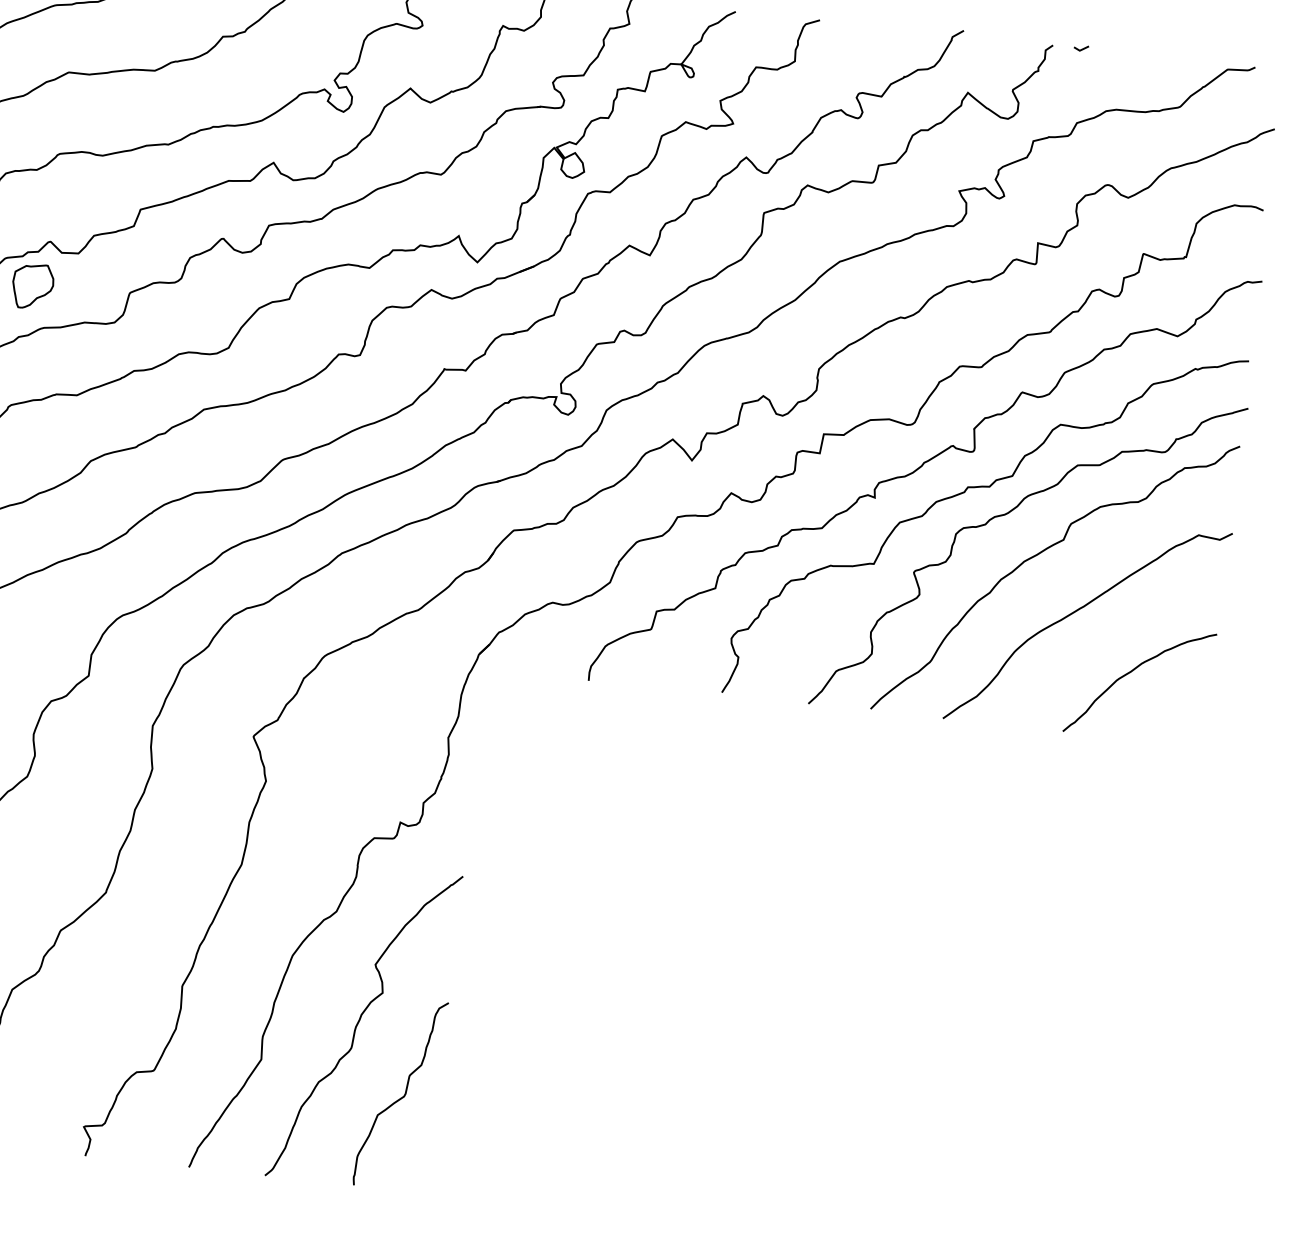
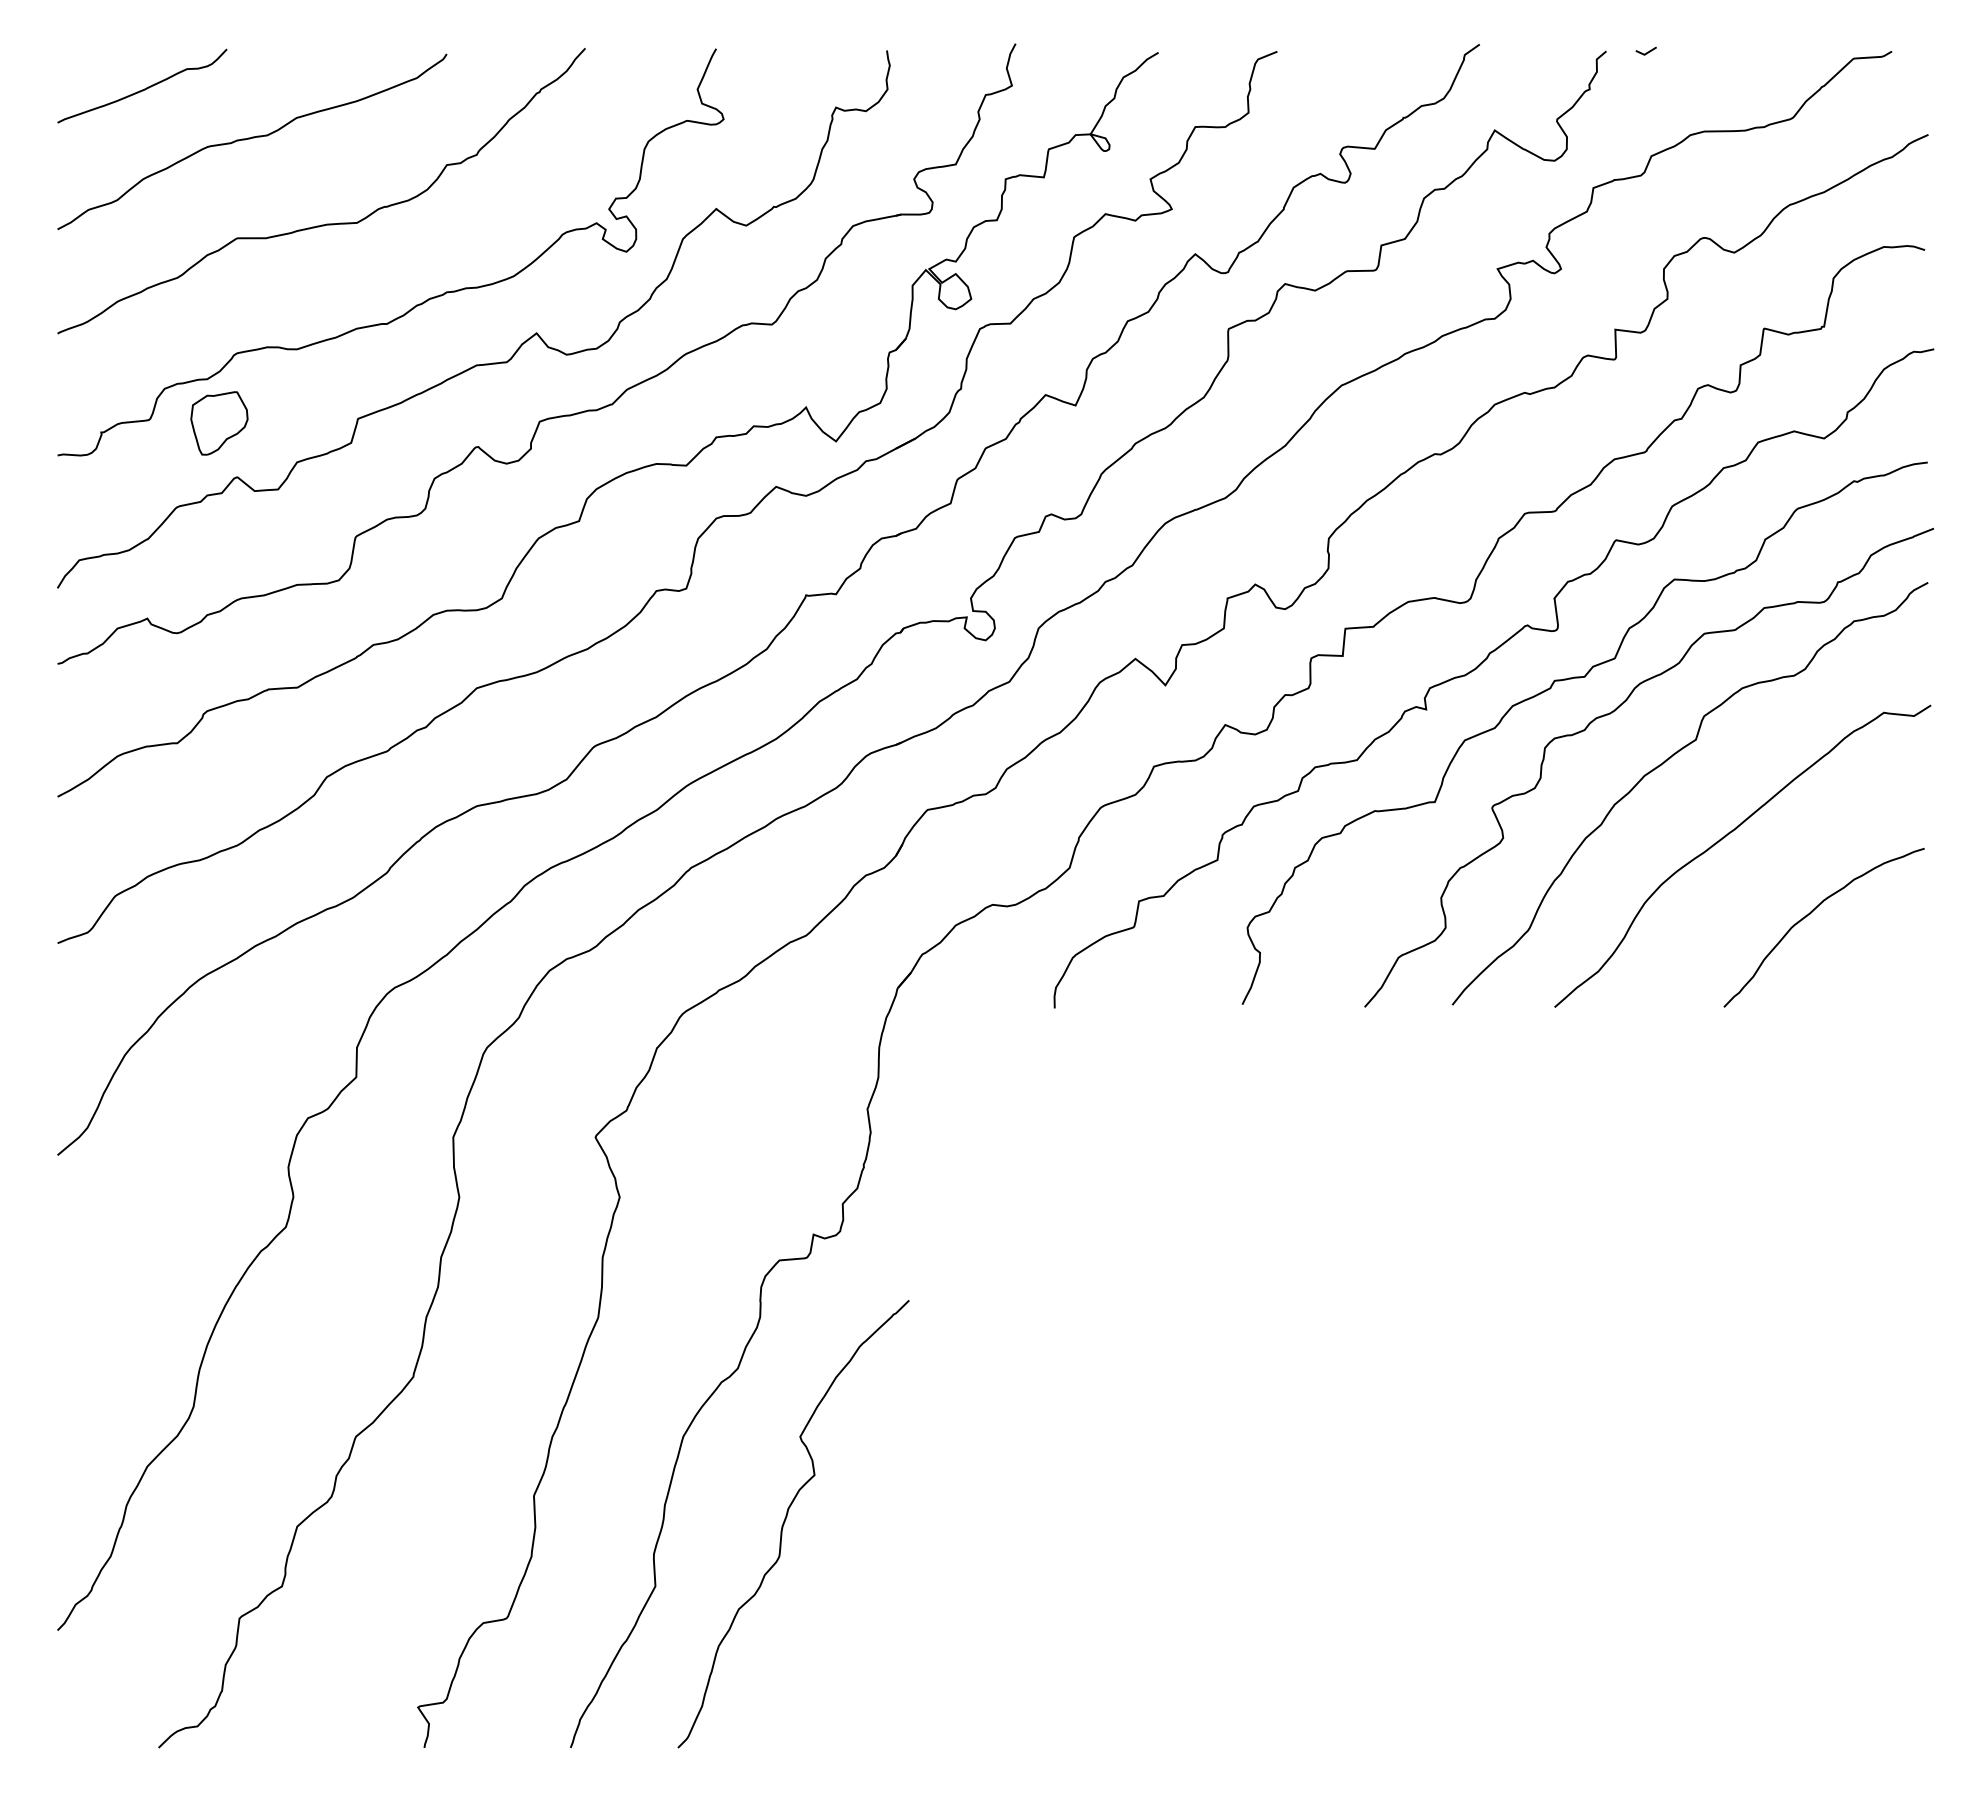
part: (32, 286) -> (219, 423), moved
curve: (402, 1096) -> (858, 1616), removed

